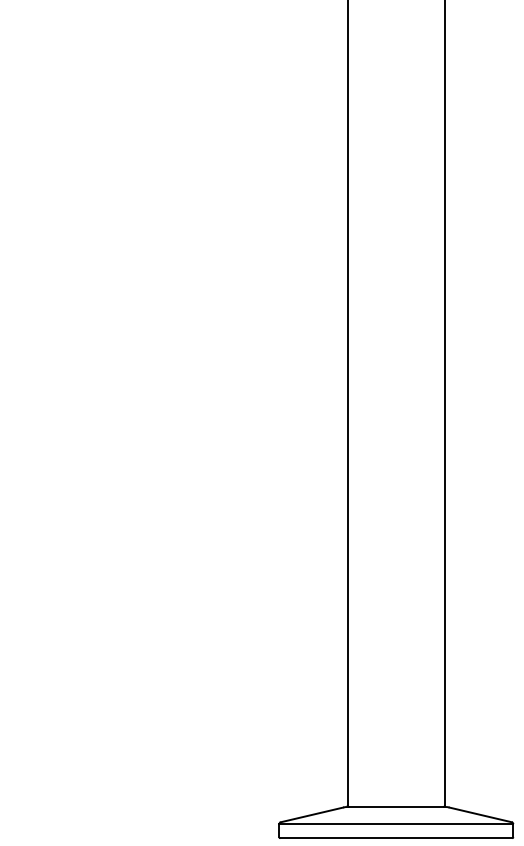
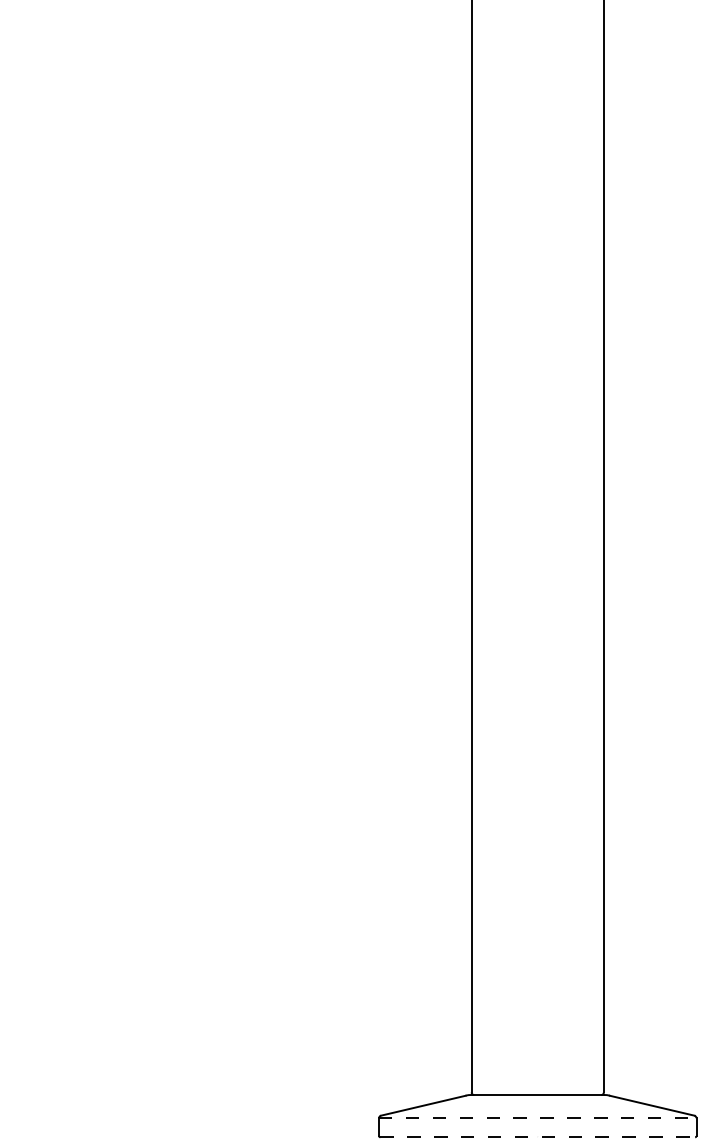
line: (396, 824) -> (537, 1118), solid -> dashed
line: (396, 838) -> (537, 1137), solid -> dashed

